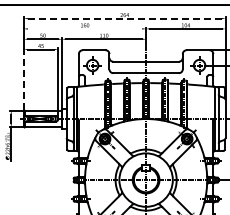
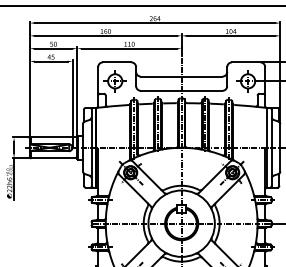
line: (124, 18) -> (154, 22), dashed -> solid
line: (84, 28) -> (105, 35), added
line: (23, 79) -> (29, 98), dashed -> solid

